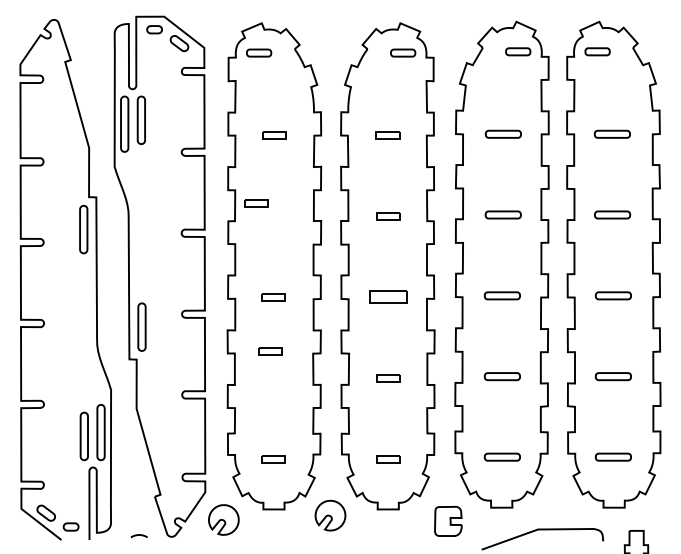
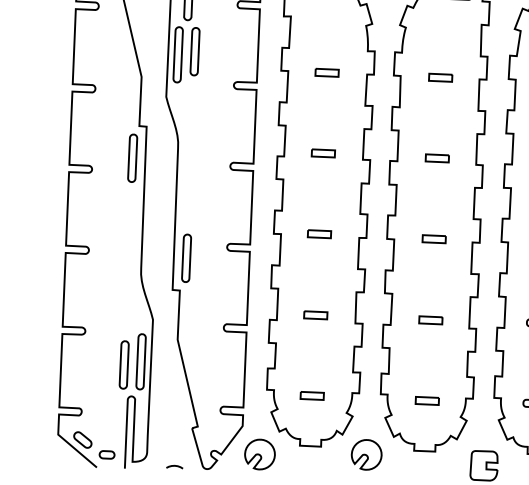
part: (256, 203) -> (323, 153), moved
part: (388, 297) -> (434, 239), size x0.62
part: (270, 351) -> (315, 315), moved

